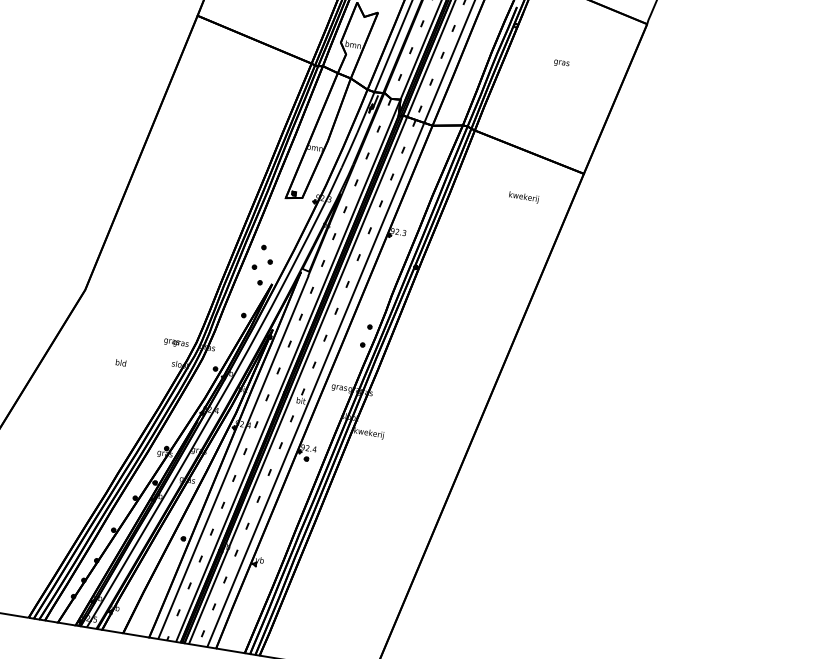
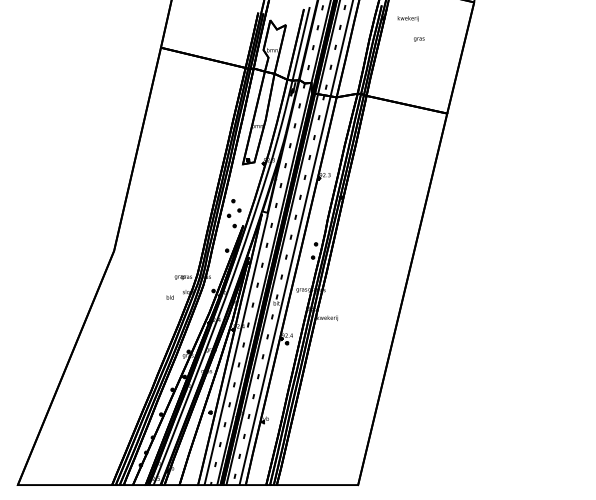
text: (522, 196) -> (407, 18), moved
text: (119, 362) -> (169, 297), moved

